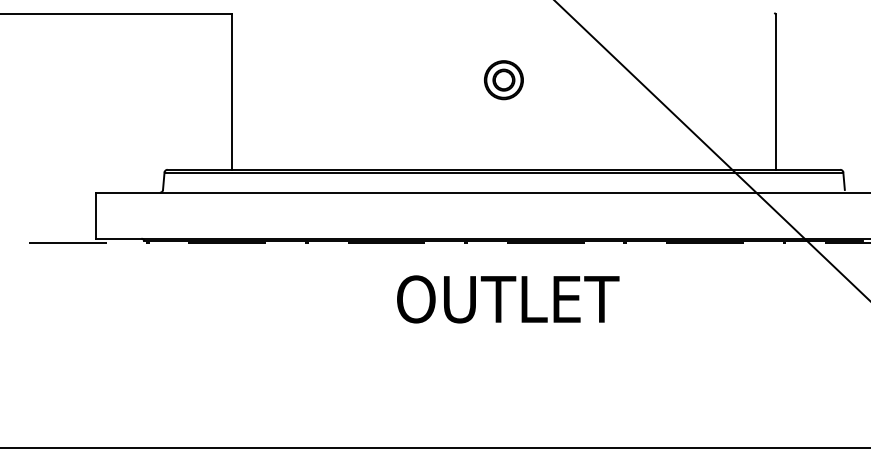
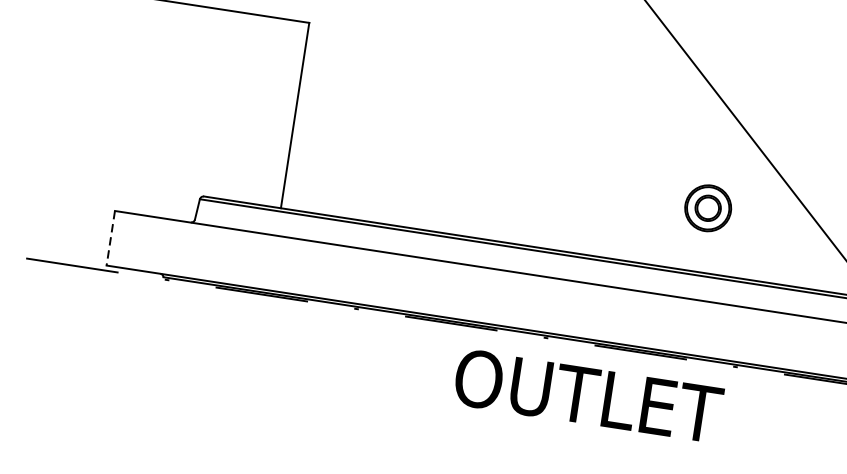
part: (503, 80) -> (707, 208), moved
line: (96, 215) -> (111, 237), solid -> dashed
text: (508, 299) -> (588, 396), moved

